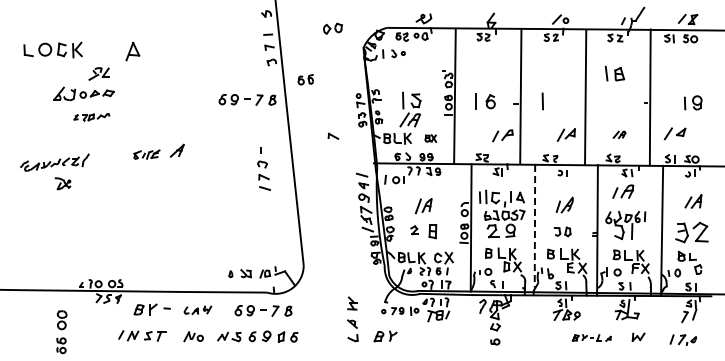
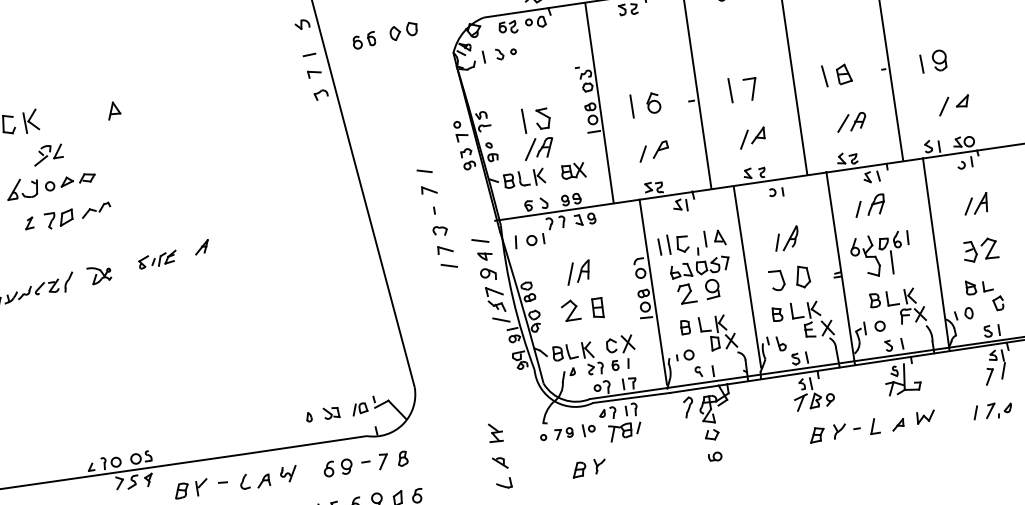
part: (133, 51) -> (114, 110), size x0.62
part: (98, 73) -> (47, 154), moved
part: (614, 73) -> (836, 74), moved
part: (305, 79) -> (363, 40), moved
part: (247, 99) -> (293, 155), removed
part: (556, 102) -> (750, 89), added
part: (693, 102) -> (934, 60), moved
part: (91, 117) -> (67, 217), size x1.67
line: (331, 123) -> (423, 171), added
part: (674, 133) -> (953, 104), moved
part: (565, 134) -> (750, 137), moved
part: (619, 134) -> (851, 121), size x1.67
part: (502, 135) -> (653, 151), moved
part: (430, 138) -> (573, 171), size x1.43
part: (177, 150) -> (202, 246), size x0.71
part: (263, 168) -> (442, 236), moved
part: (62, 183) -> (99, 274), moved
line: (534, 226) -> (746, 277), dashed -> solid
part: (414, 229) -> (570, 309), size x1.67
part: (562, 231) -> (789, 278), size x1.67
part: (691, 232) -> (980, 250), size x0.71
part: (197, 310) -> (268, 478), size x1.43
part: (385, 336) -> (588, 468), moved
part: (591, 337) -> (856, 428), size x1.67

